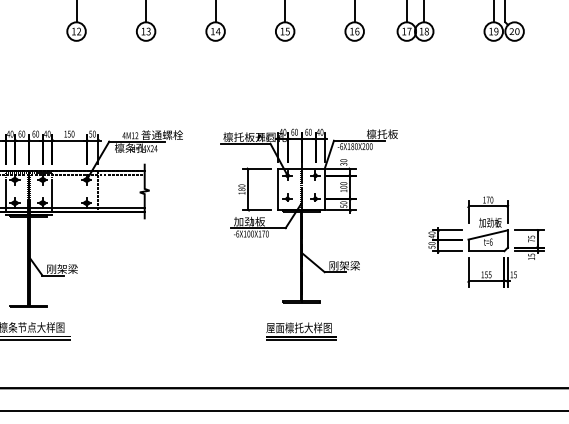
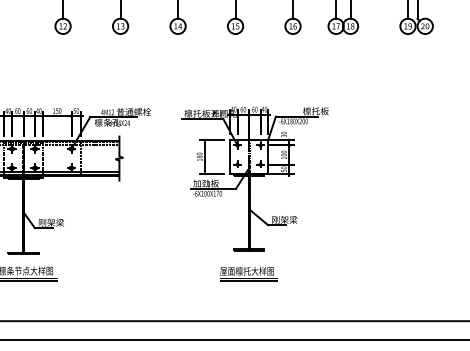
part: (486, 241) -> (401, 199), removed

